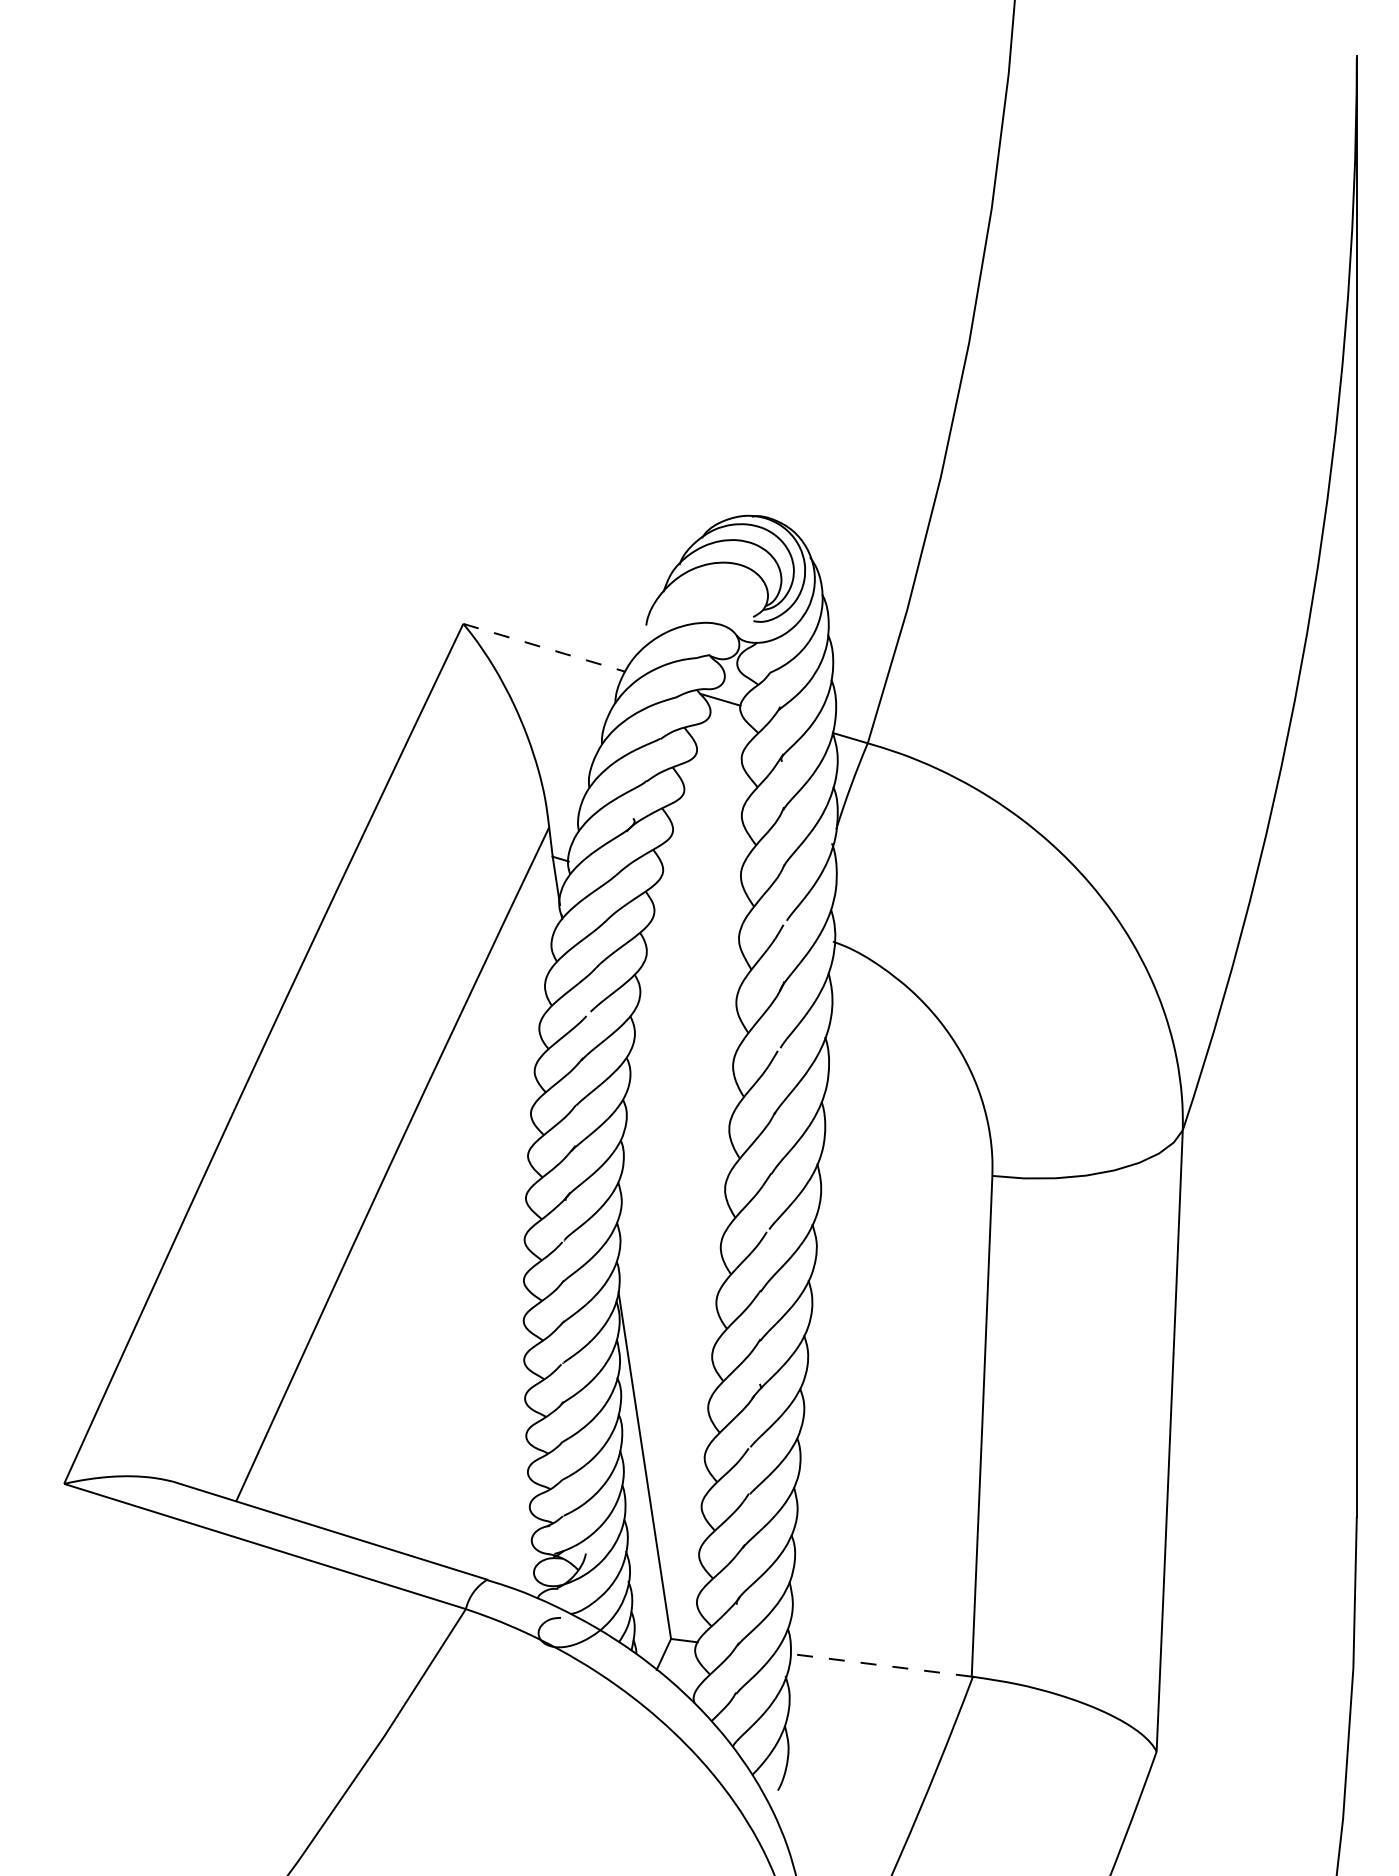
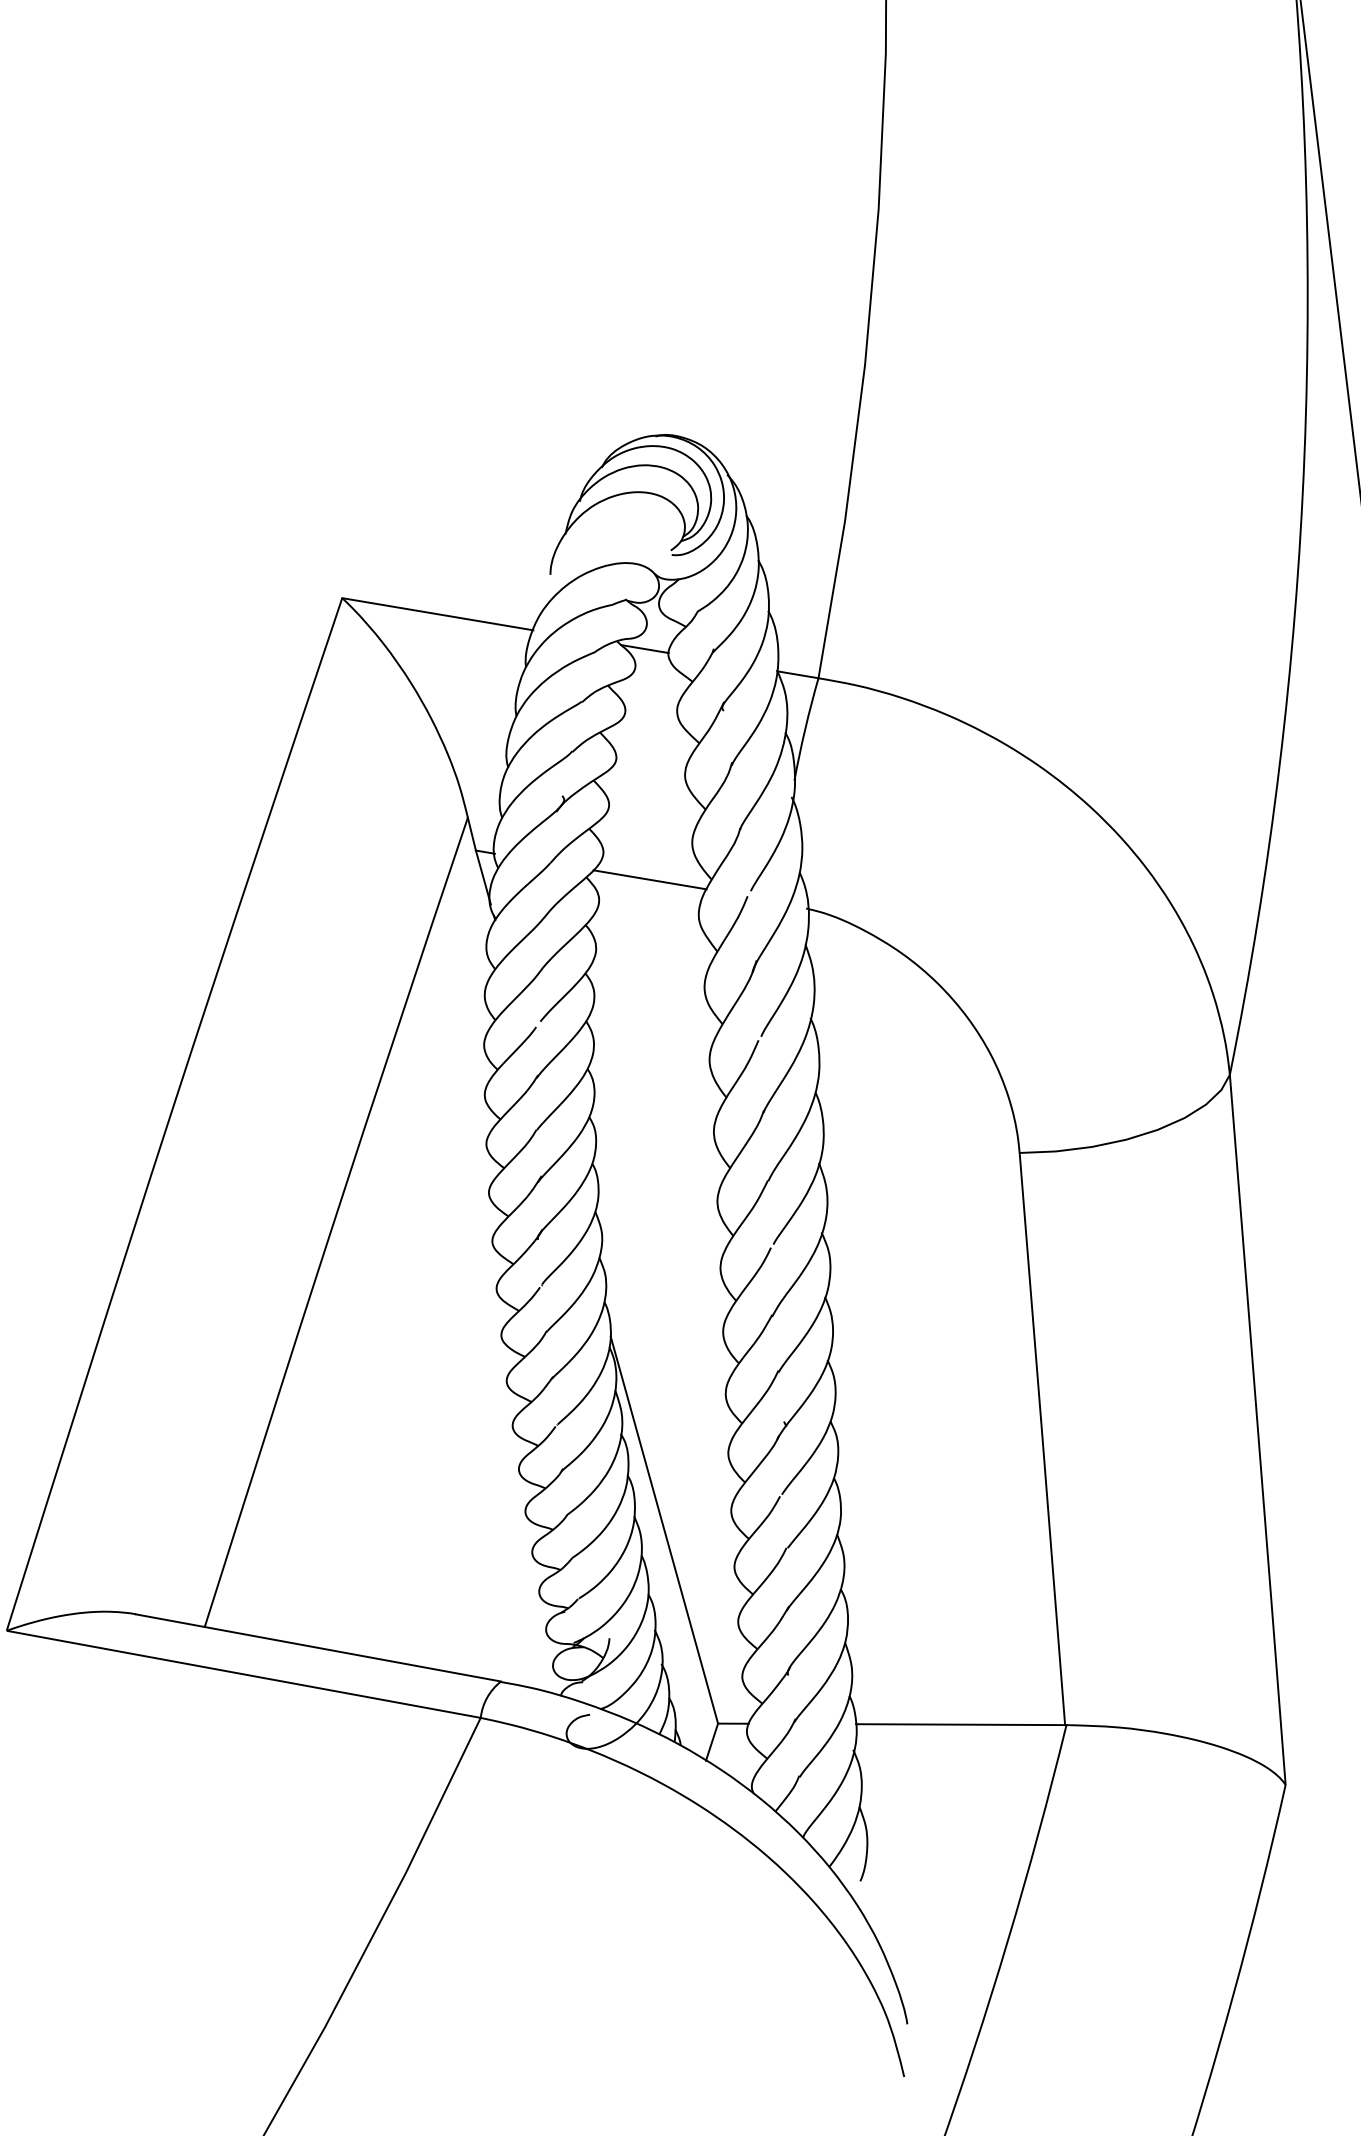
line: (544, 647) -> (437, 613), dashed -> solid
line: (700, 900) -> (649, 880), added
line: (880, 1665) -> (959, 1724), dashed -> solid

